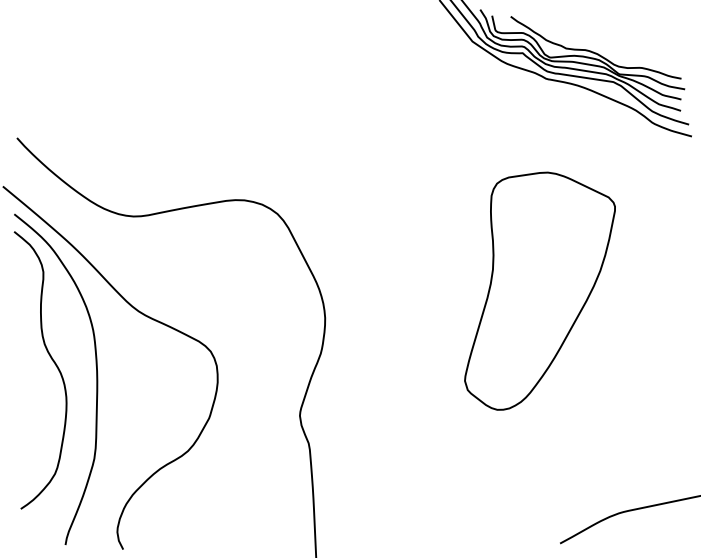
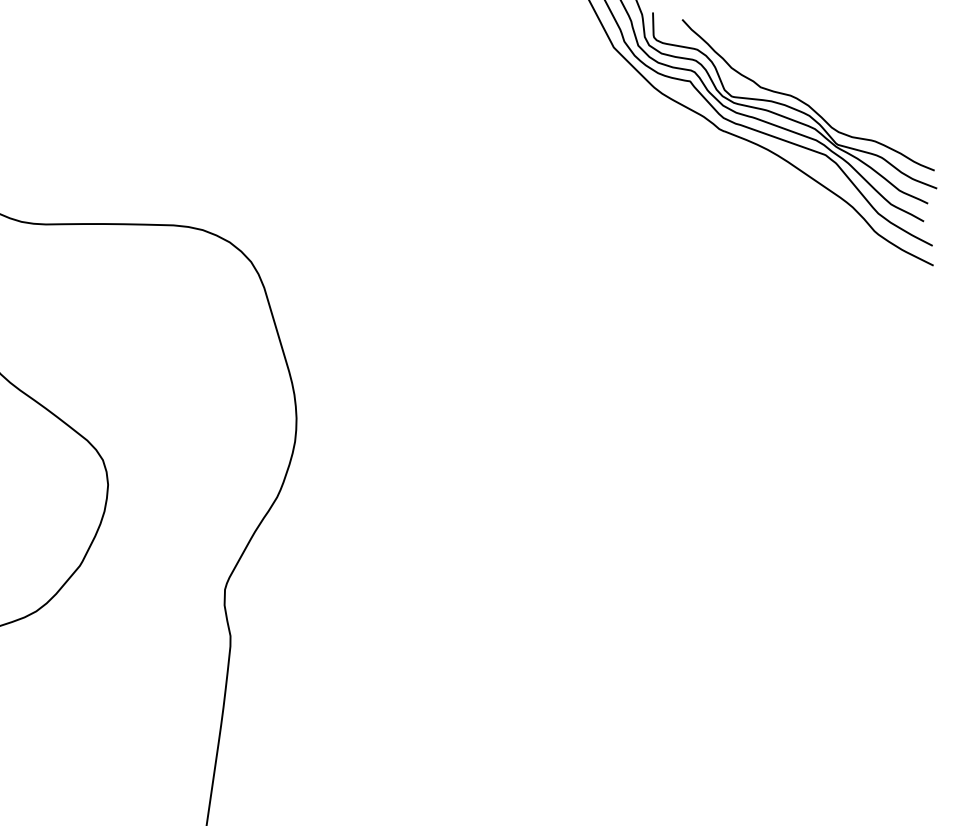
part: (539, 290) -> (644, 463), removed

